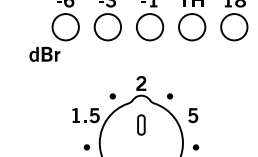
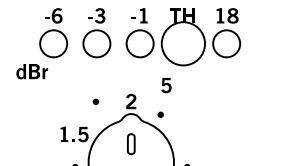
circle: (191, 26) -> (182, 43), size x1.6
part: (112, 96) -> (95, 101), moved
part: (193, 115) -> (166, 85), moved

